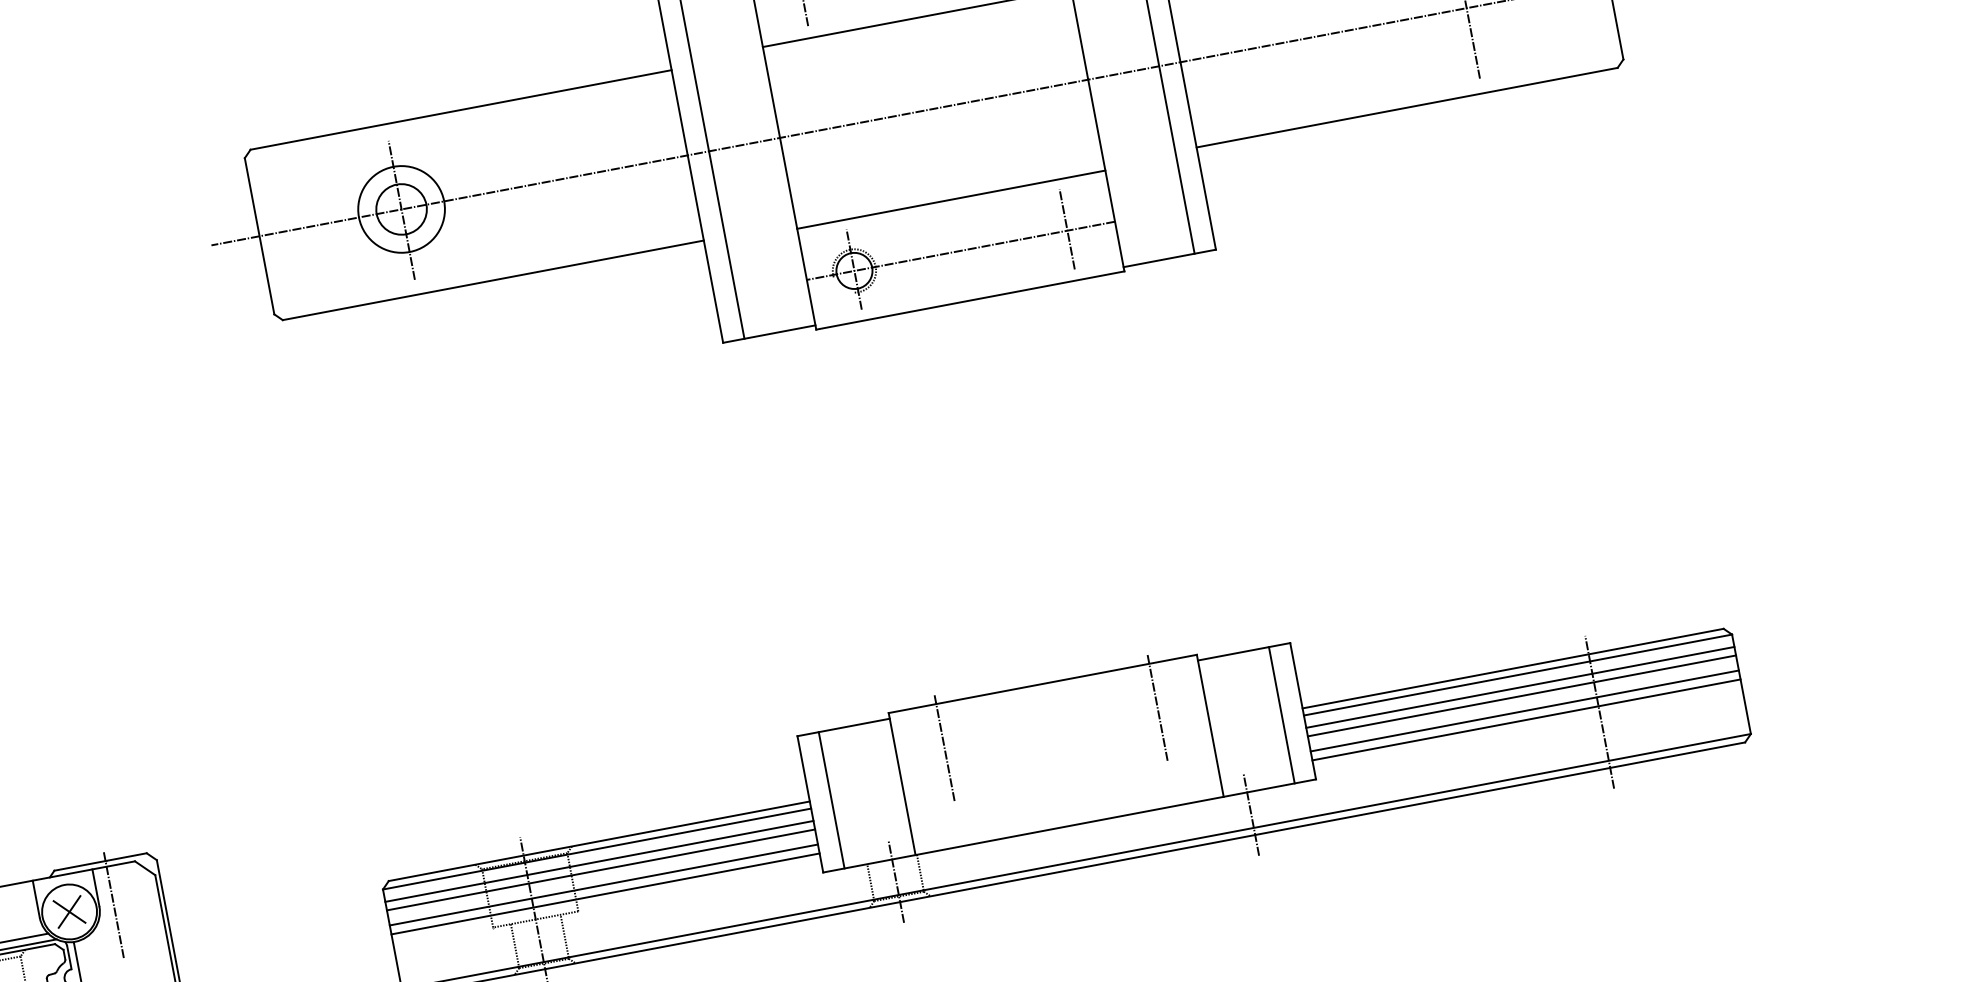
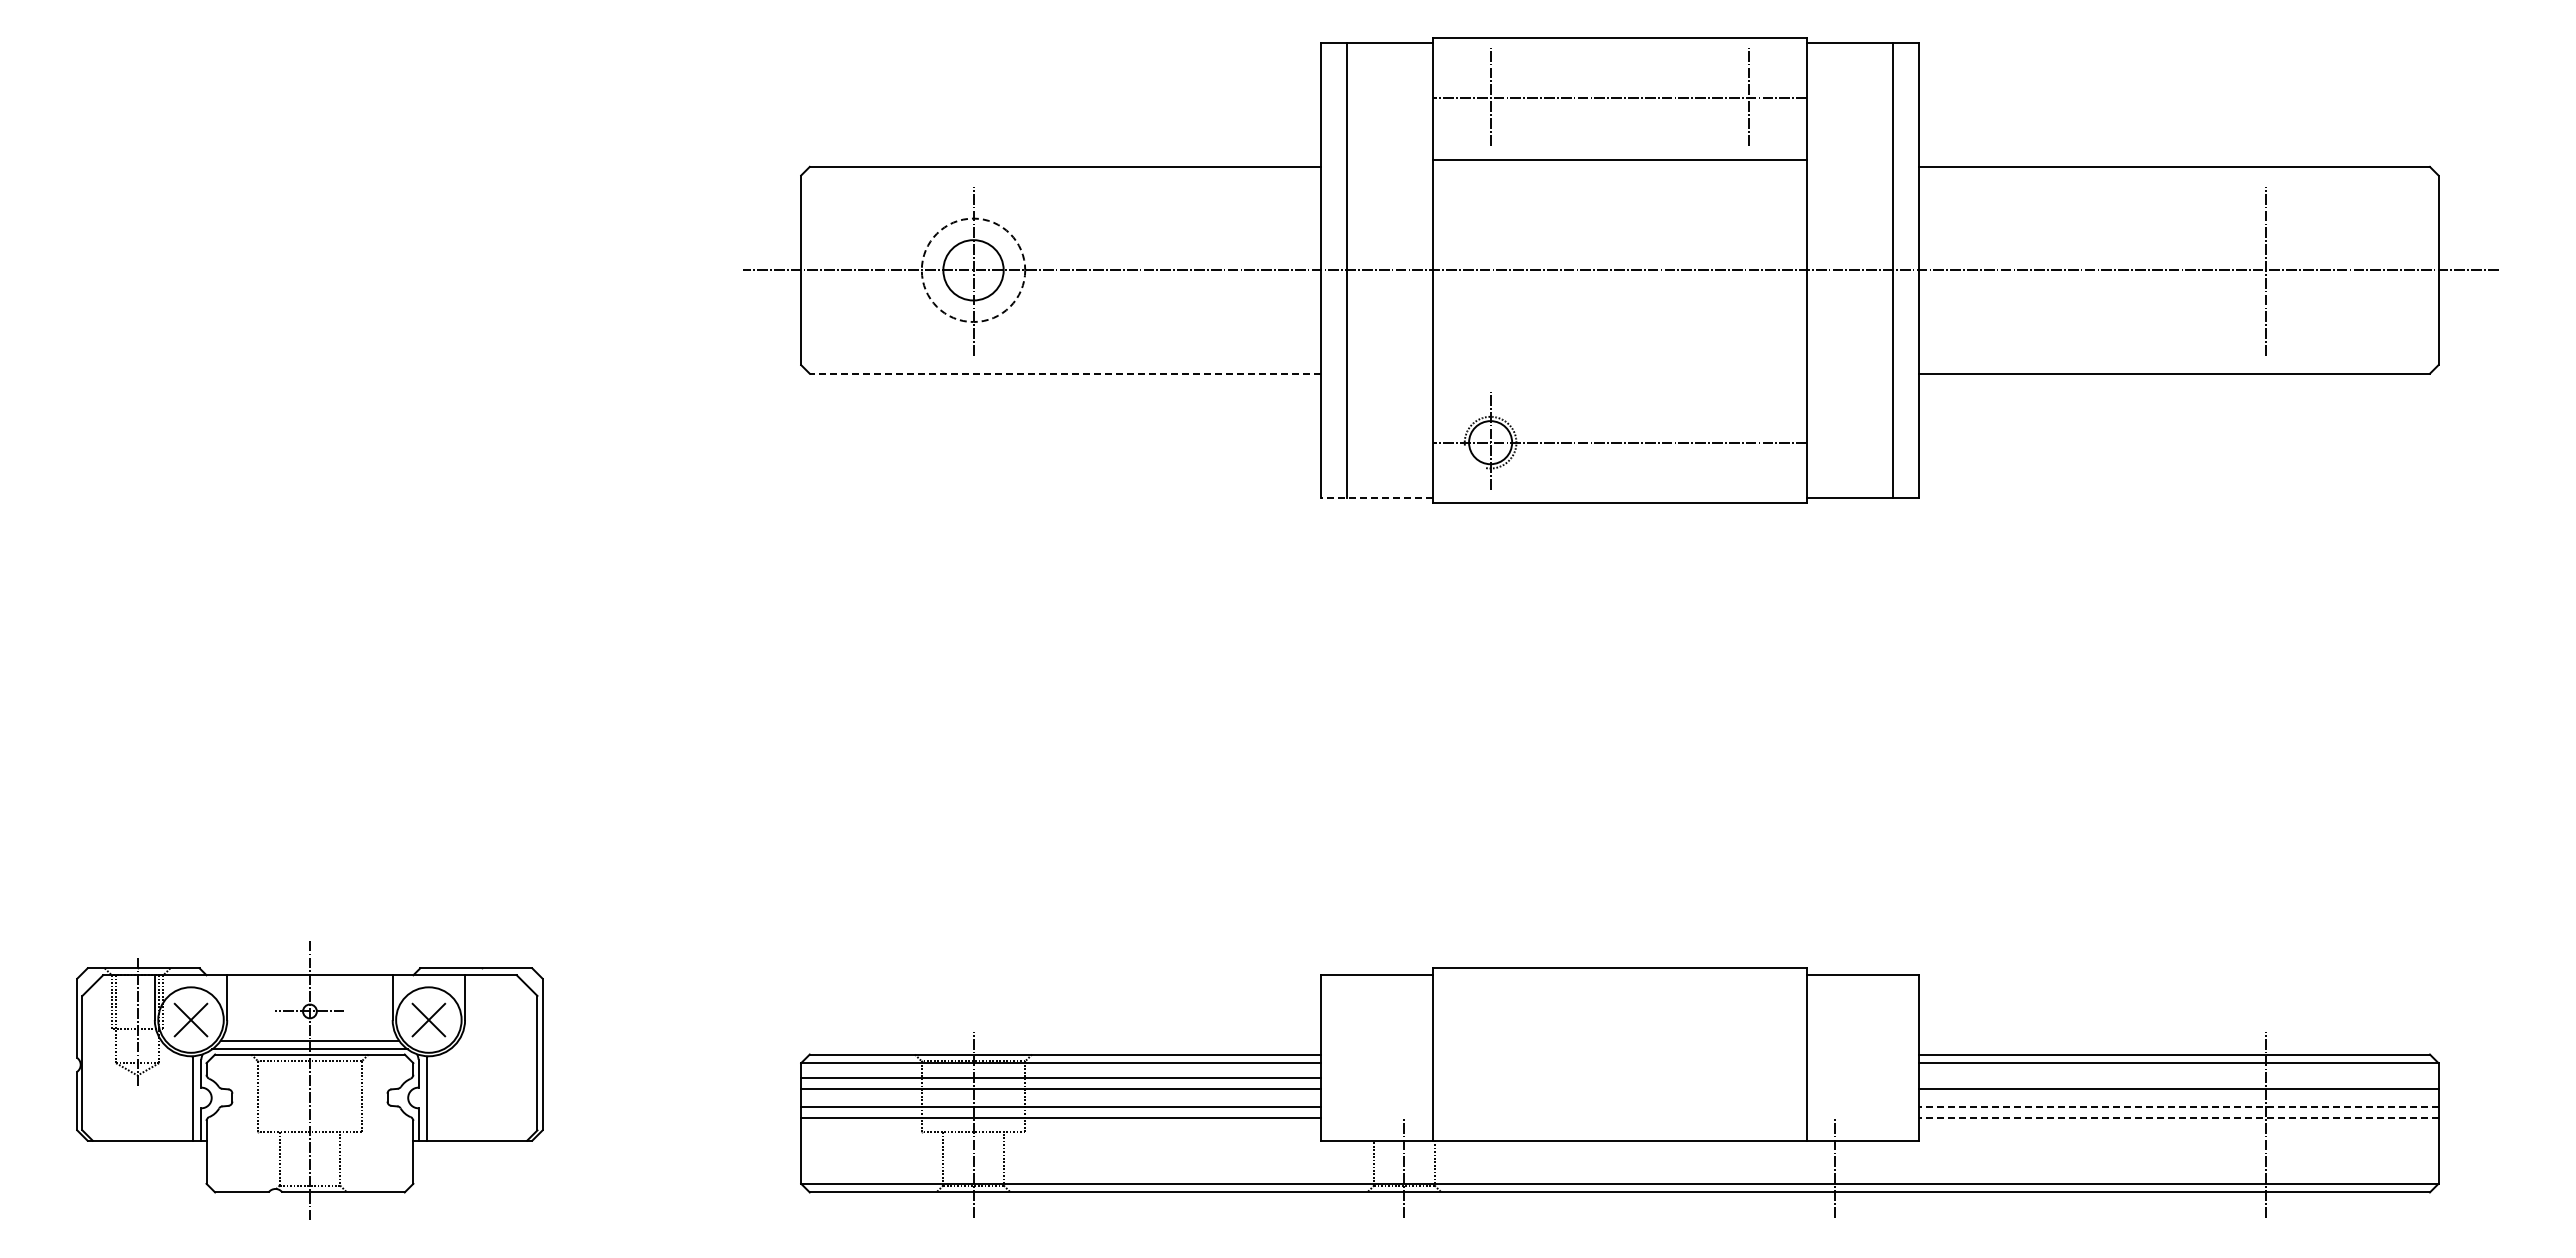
line: (950, 199) -> (1619, 380), removed
circle: (401, 209) -> (973, 270), solid -> dashed
line: (1067, 228) -> (1749, 440), removed
line: (493, 280) -> (1065, 373), solid -> dashed
line: (768, 333) -> (1376, 497), solid -> dashed
line: (1520, 687) -> (2178, 1078), removed
line: (1157, 707) -> (1749, 1021), removed
line: (1524, 710) -> (2178, 1106), solid -> dashed
line: (1282, 714) -> (1893, 1057), removed
line: (1526, 719) -> (2178, 1117), solid -> dashed
line: (944, 747) -> (1490, 1021), removed
line: (831, 799) -> (1346, 1057), removed
line: (113, 904) -> (482, 1021), removed

